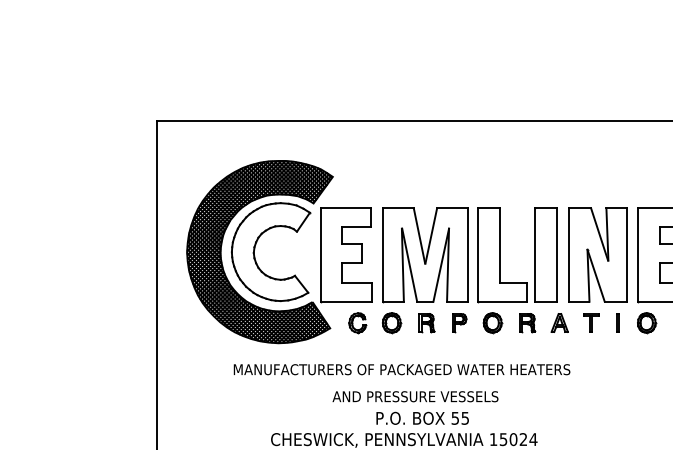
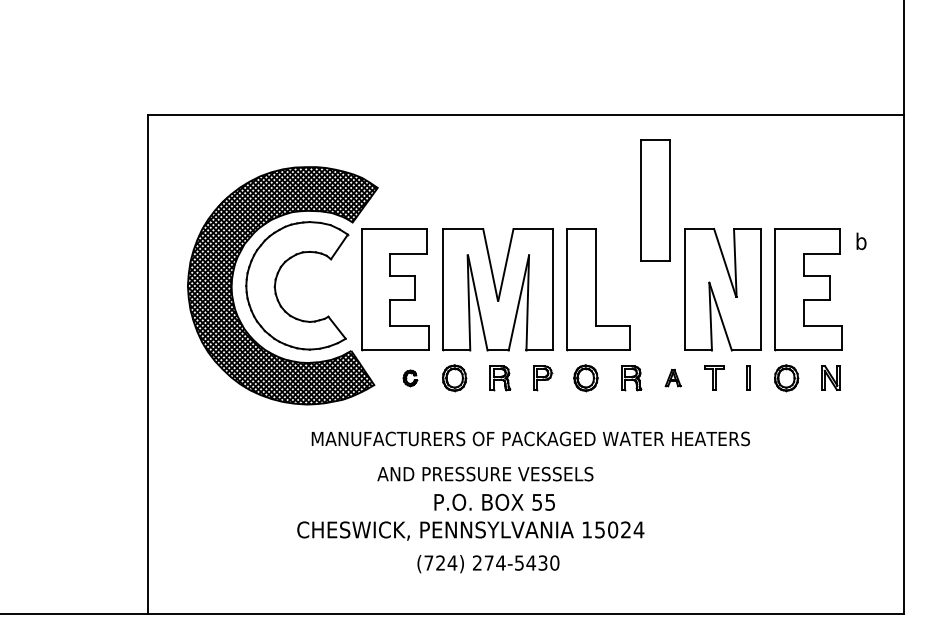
part: (546, 254) -> (655, 200), moved
part: (559, 322) -> (672, 377), size x0.7
part: (357, 323) -> (410, 378), size x0.6
text: (401, 369) -> (530, 438), moved

